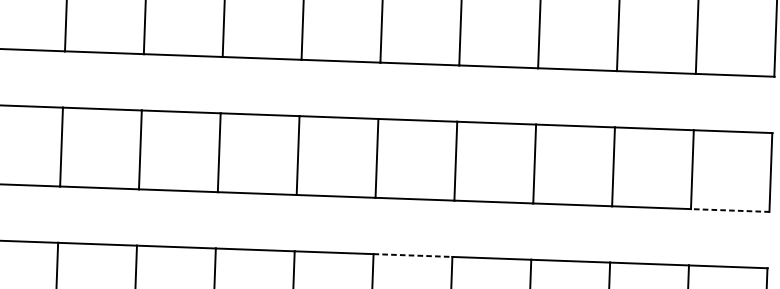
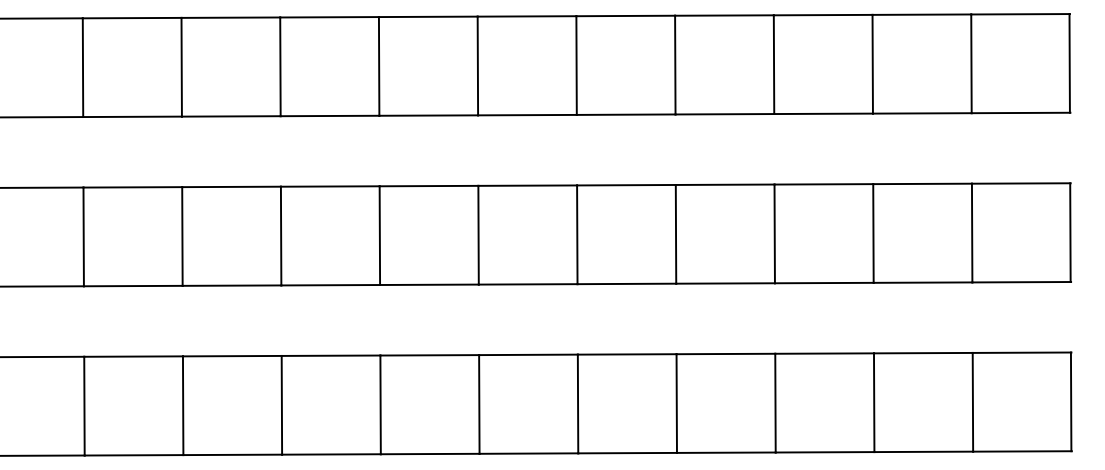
line: (730, 210) -> (1021, 282), dashed -> solid
line: (413, 255) -> (627, 354), dashed -> solid

